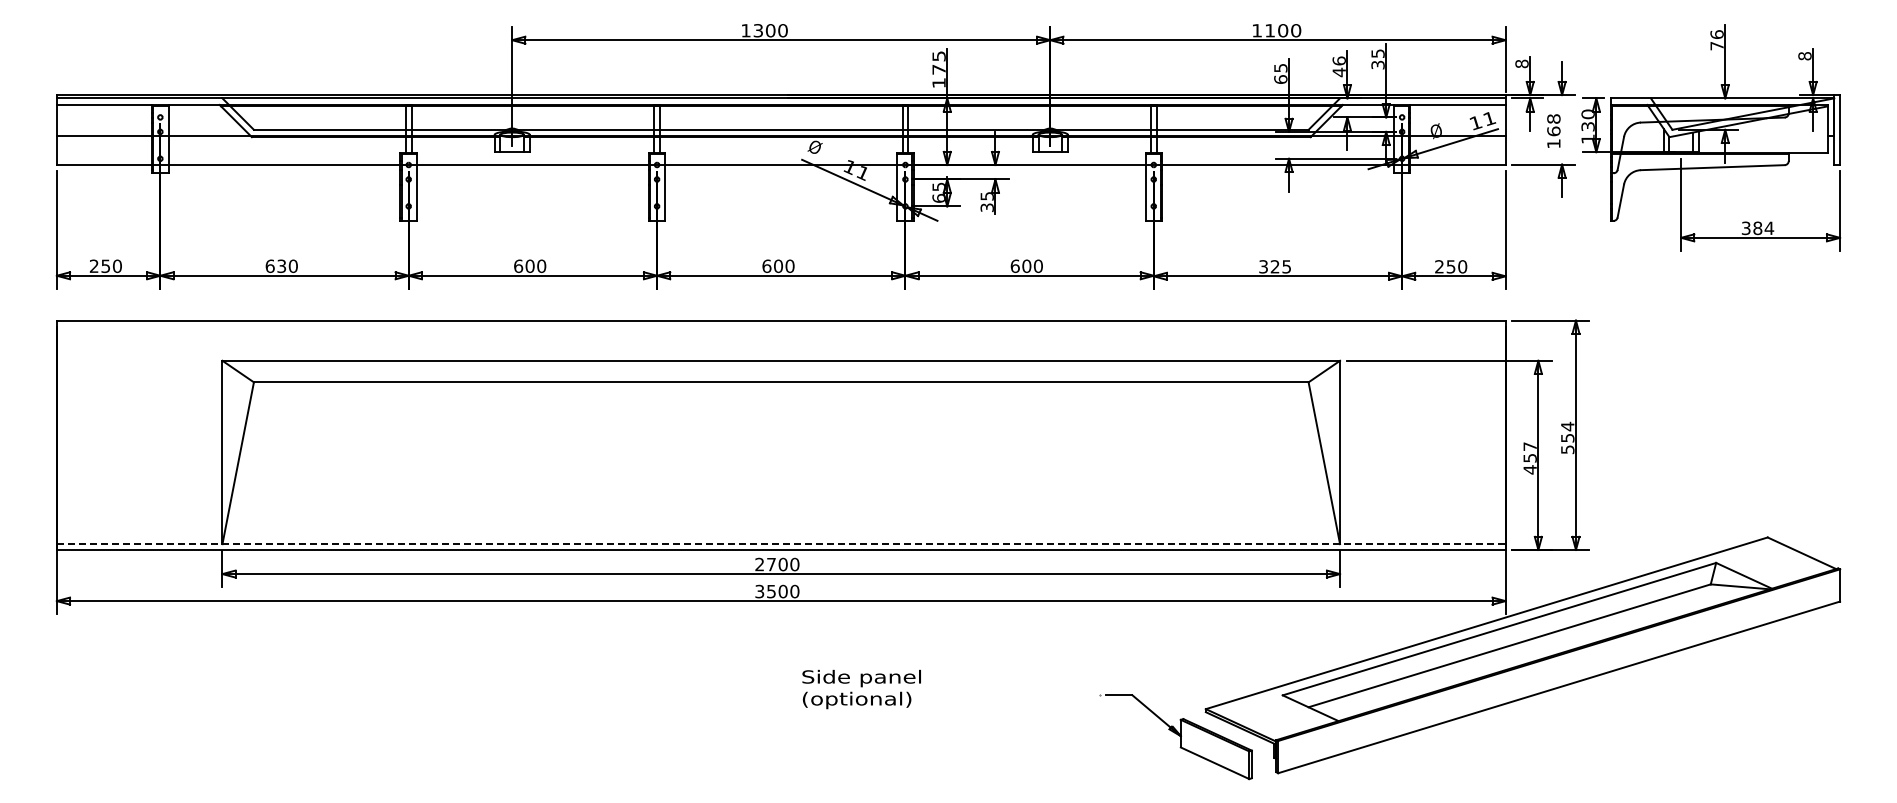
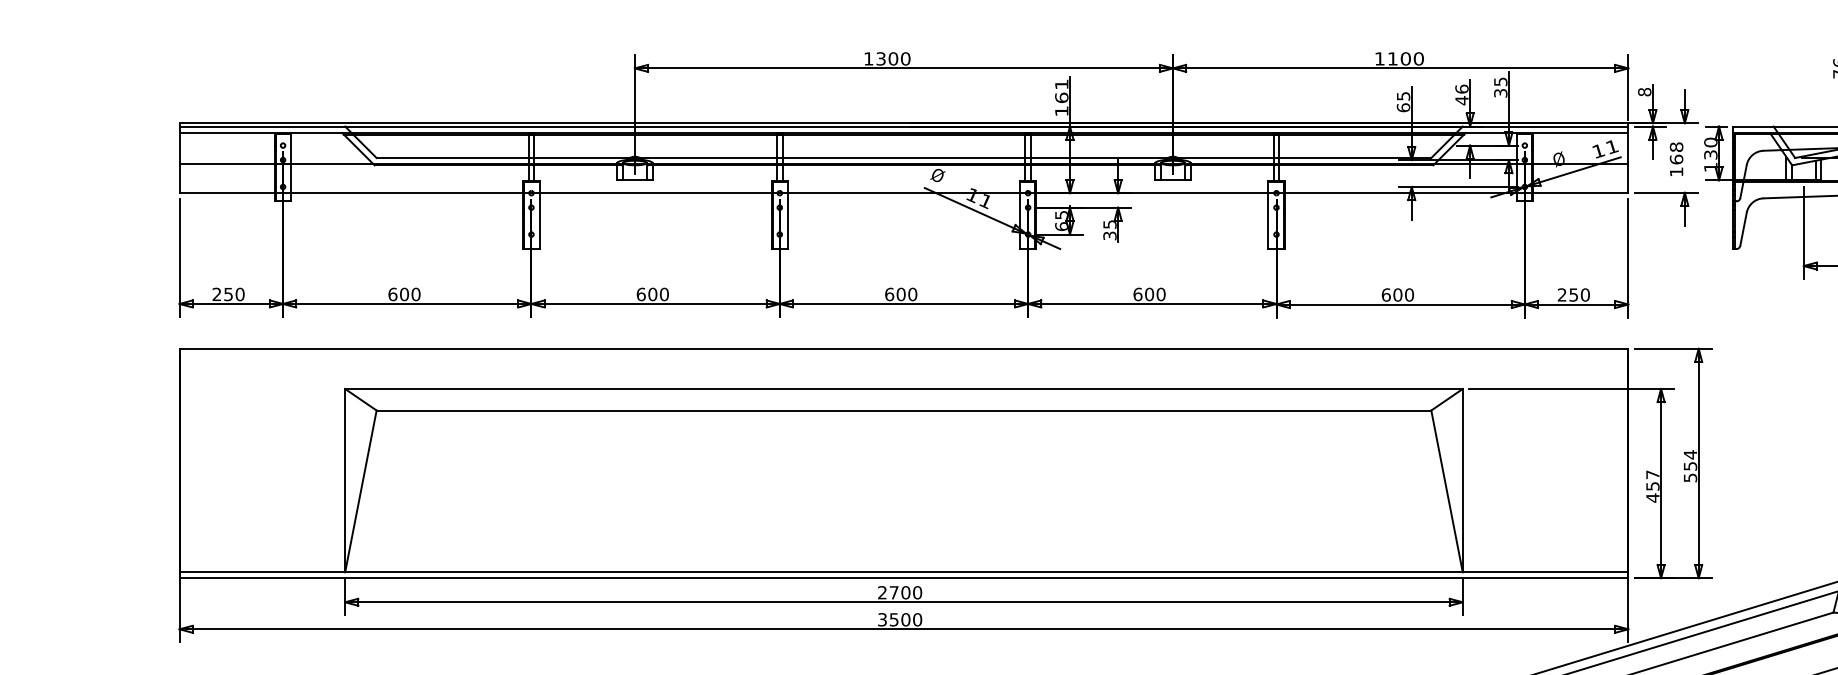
text: (938, 62) -> (1061, 90), 175 -> 161
text: (281, 266) -> (404, 294), 630 -> 600
text: (1275, 266) -> (1398, 294), 325 -> 600
line: (781, 544) -> (904, 572), dashed -> solid

